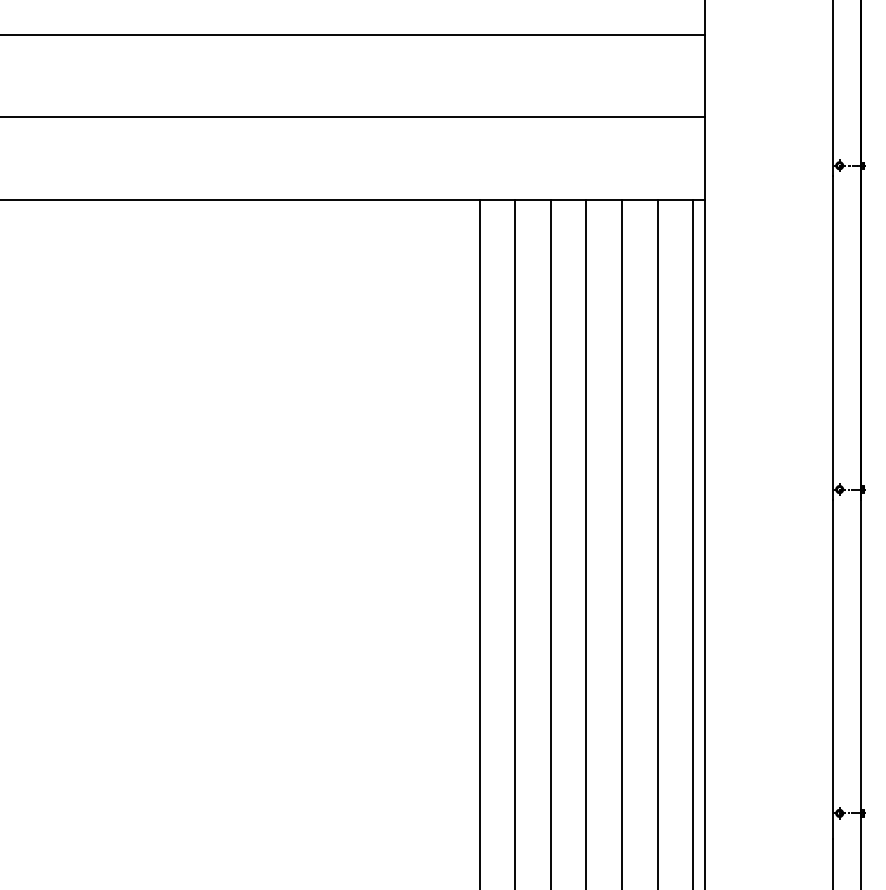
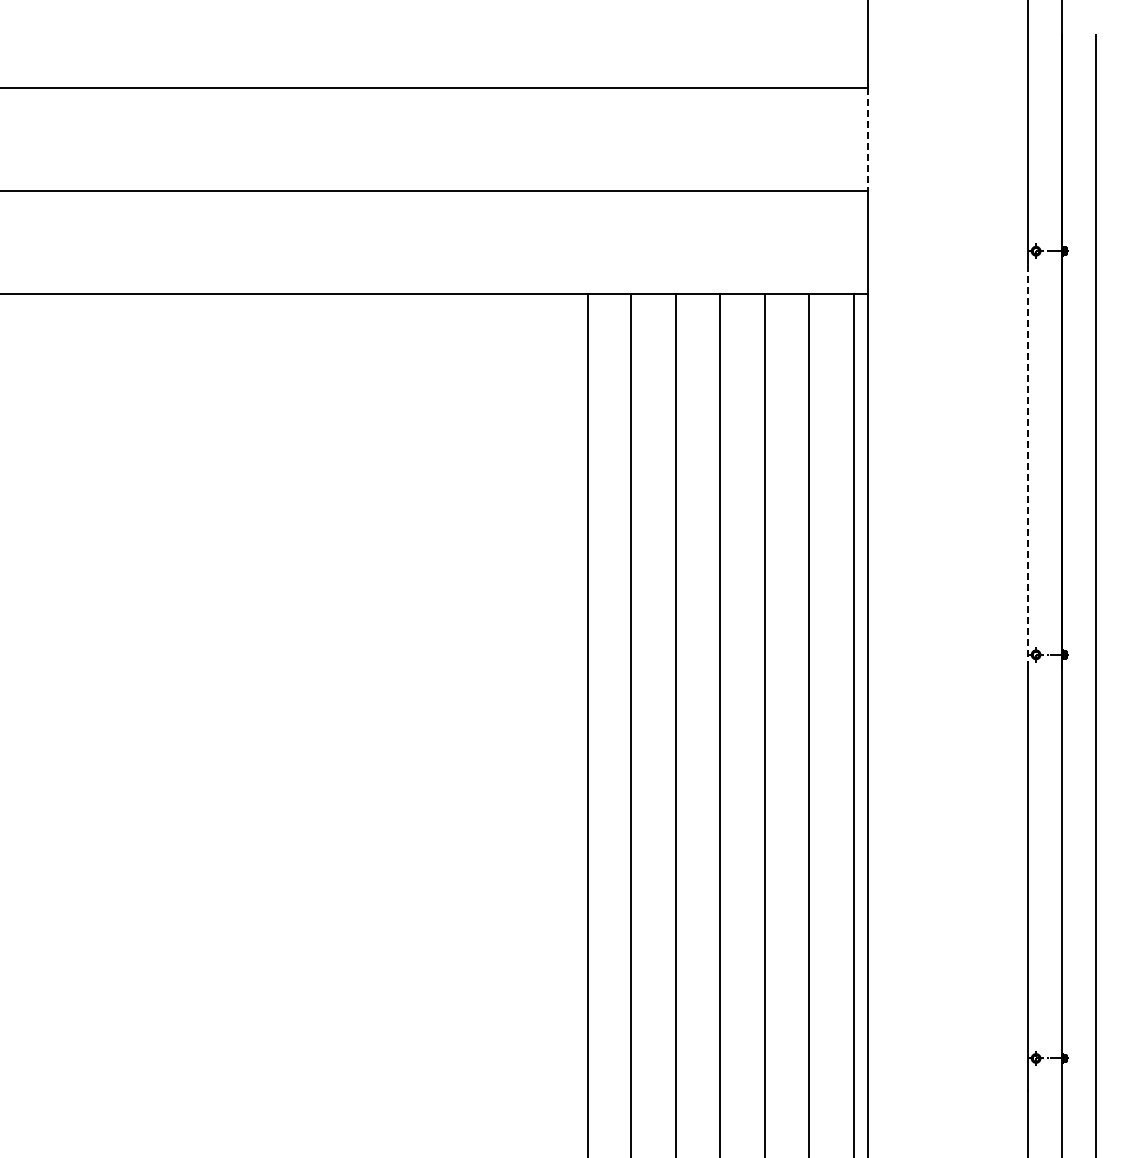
line: (705, 76) -> (868, 140), solid -> dashed
line: (832, 338) -> (1027, 466), solid -> dashed

